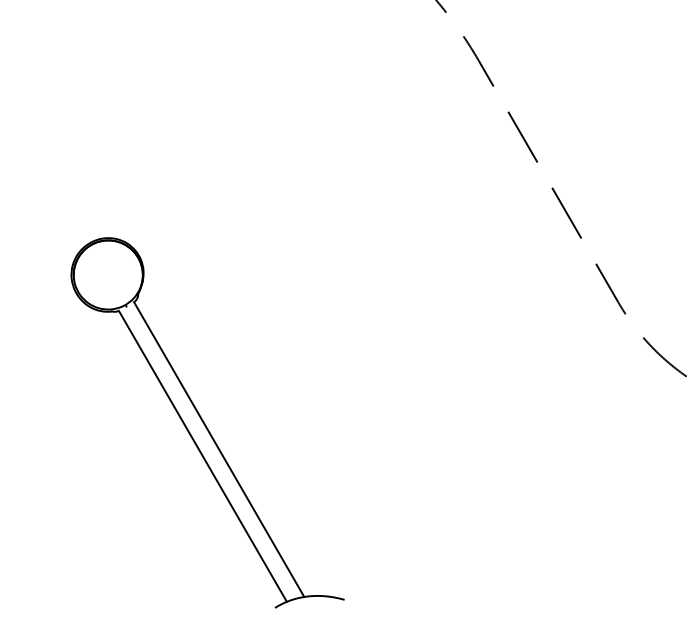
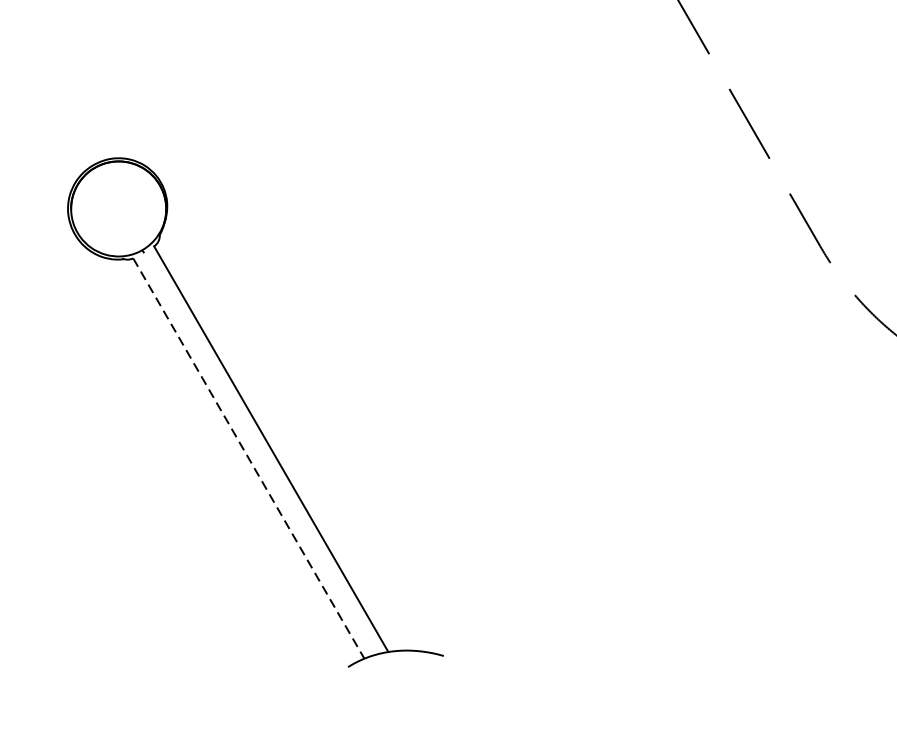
line: (202, 456) -> (248, 458), solid -> dashed

